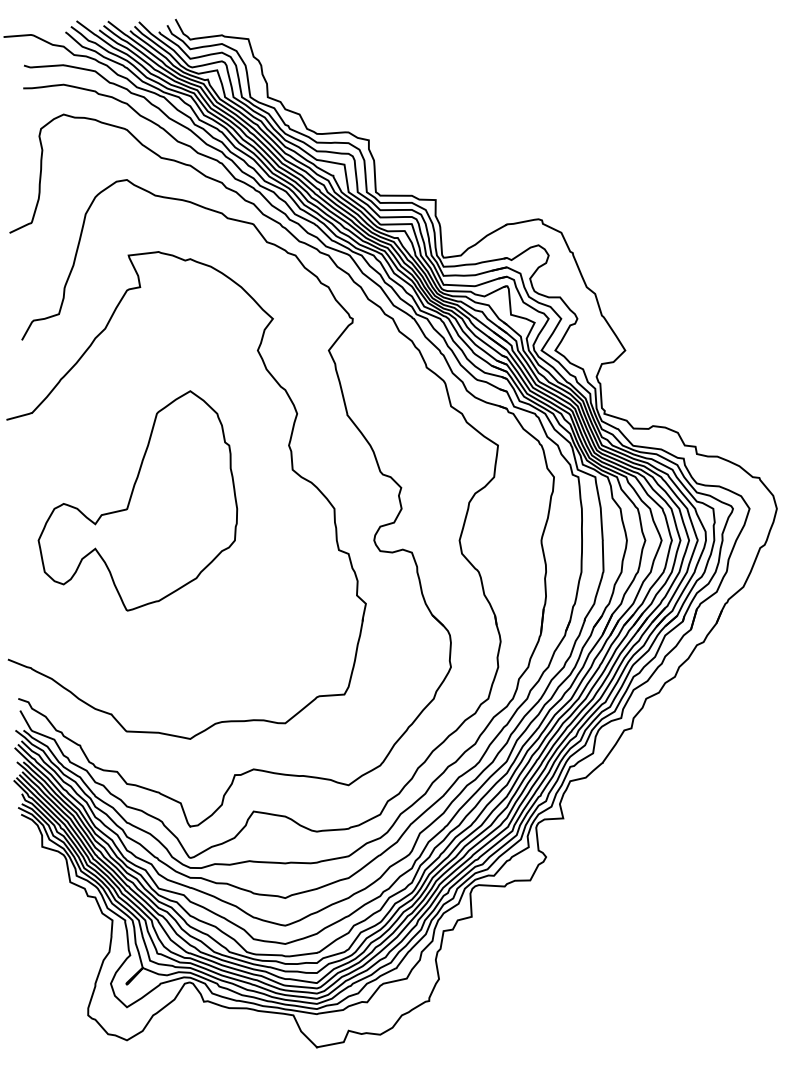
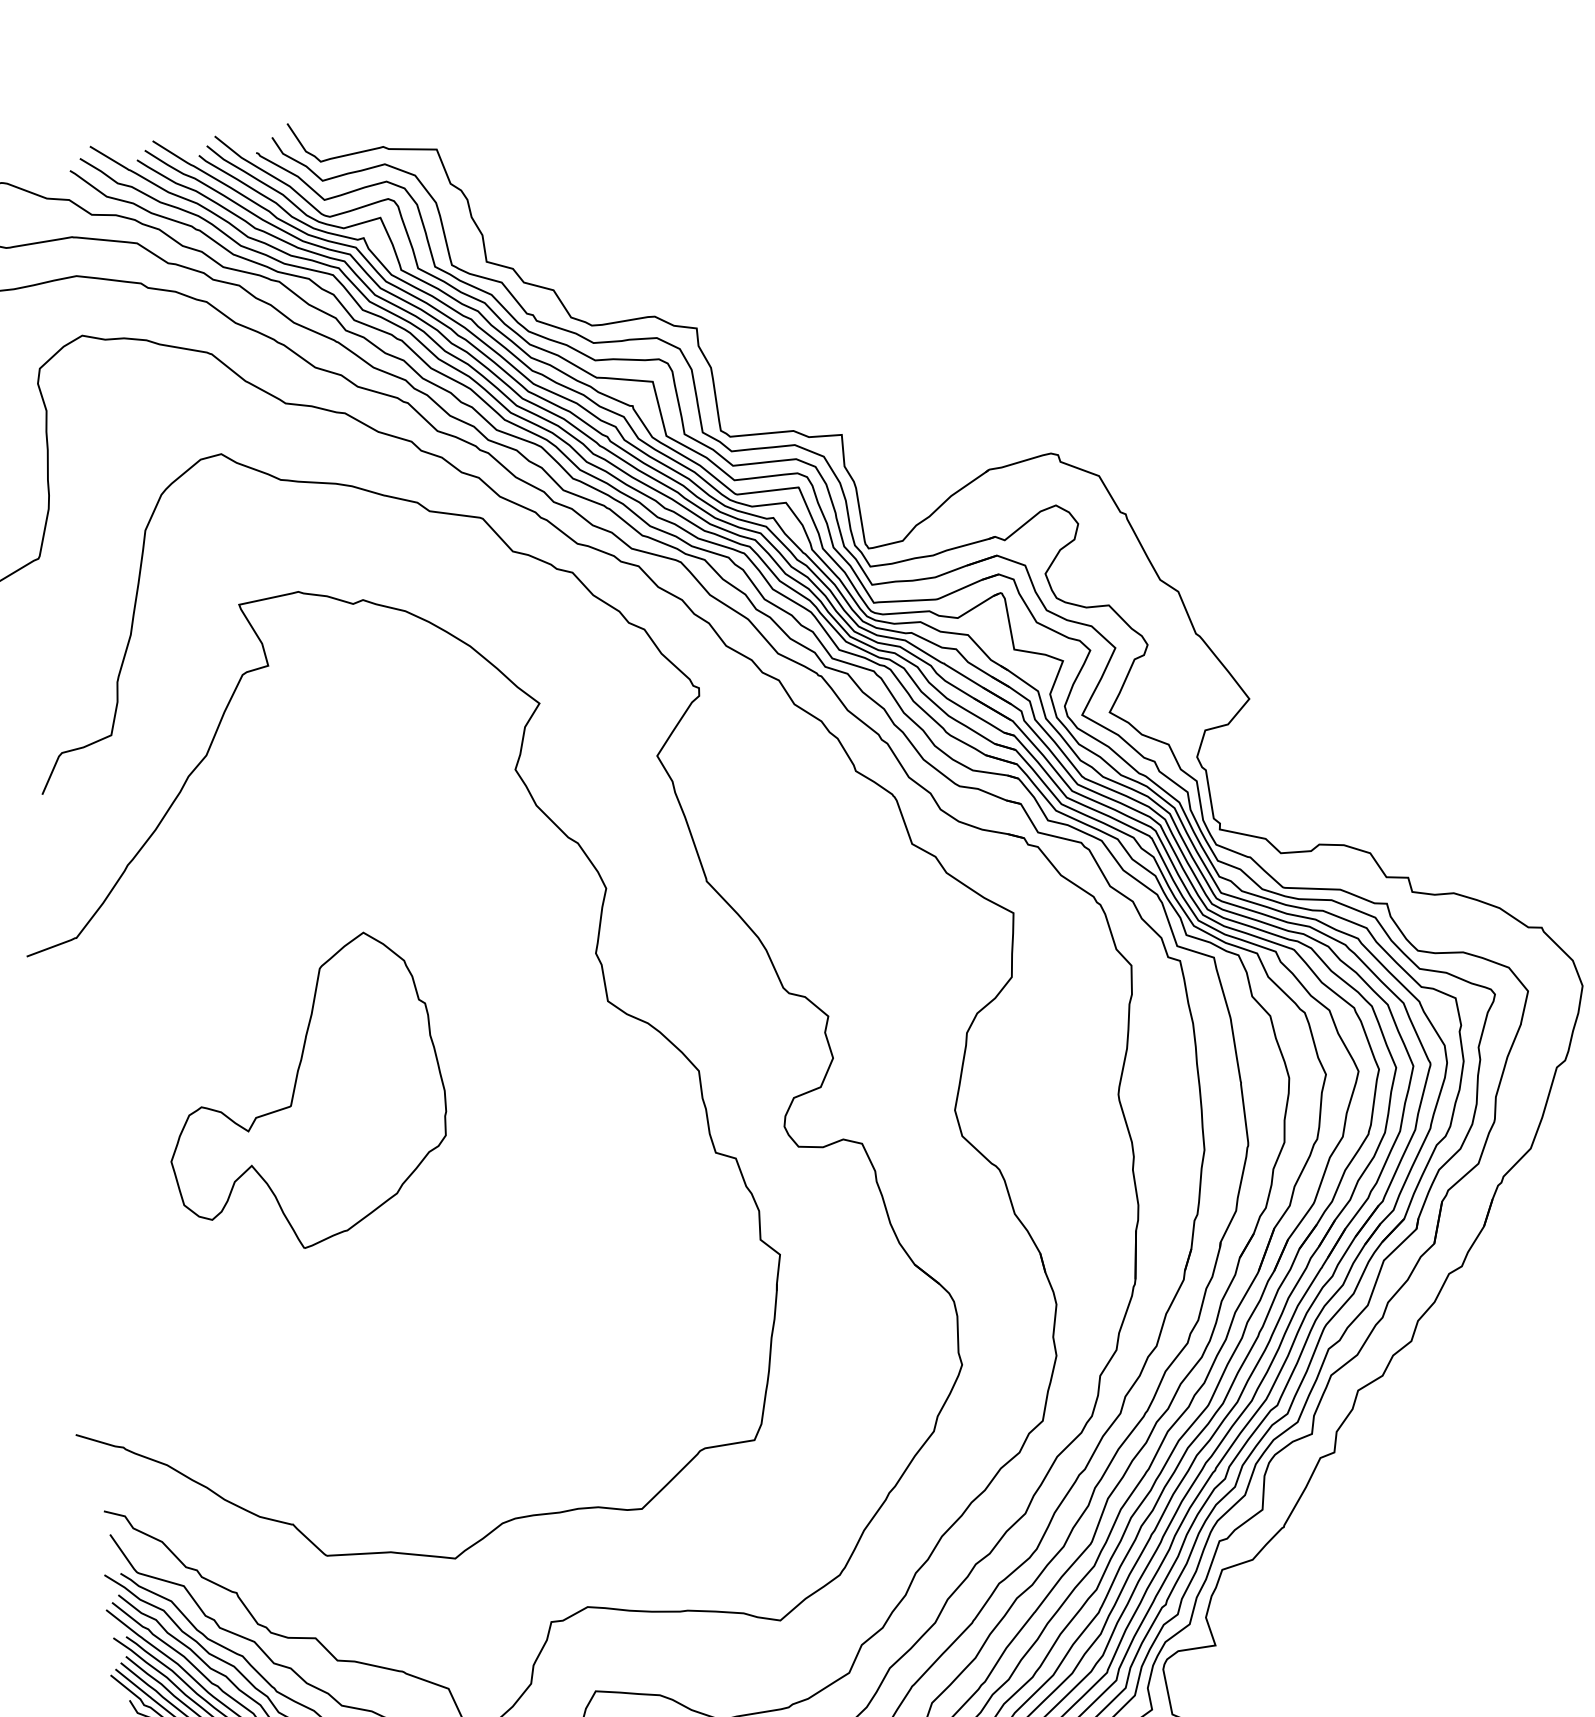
part: (137, 500) -> (303, 1092), size x0.7

